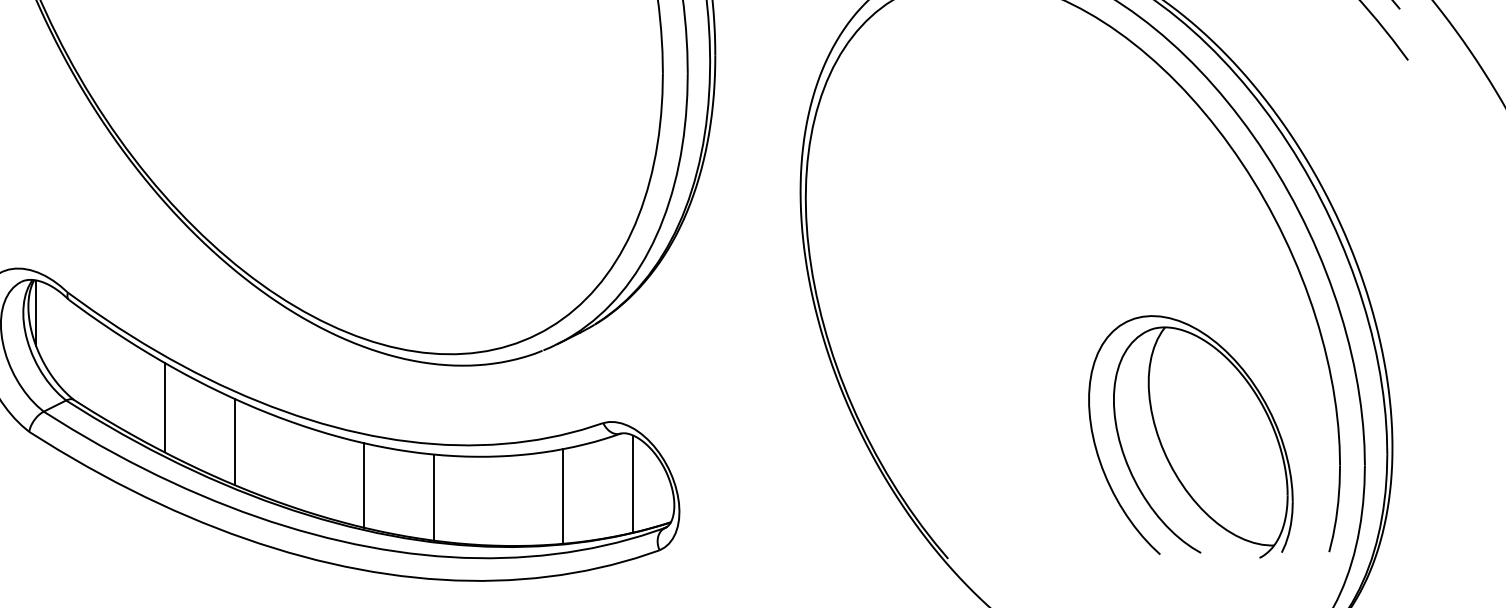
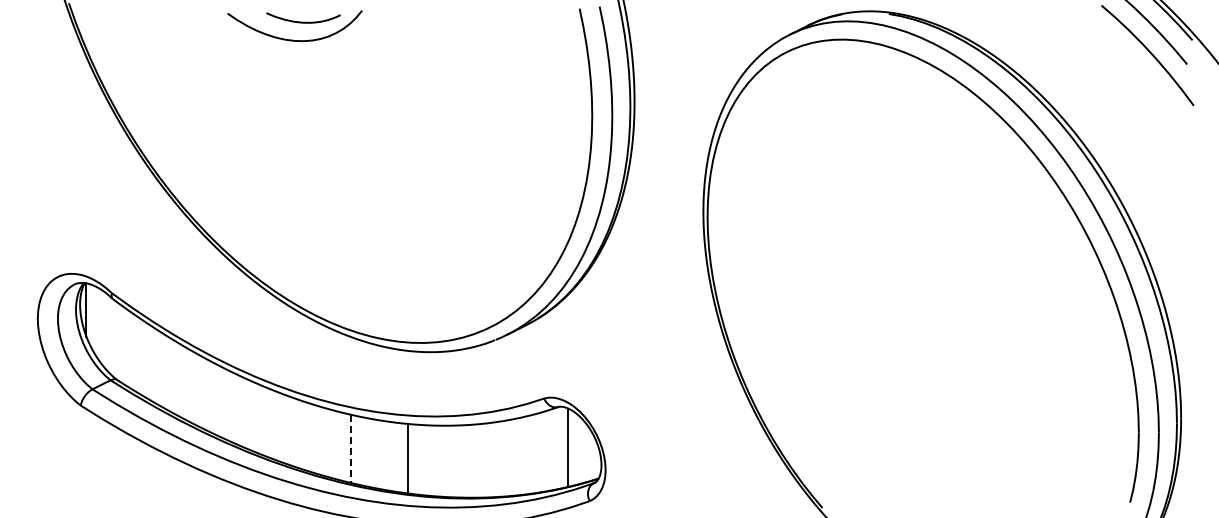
line: (165, 406) -> (190, 385), removed
part: (1190, 436) -> (1018, 409), removed
line: (235, 441) -> (247, 413), removed
line: (363, 486) -> (350, 449), solid -> dashed
line: (562, 496) -> (511, 457), removed

